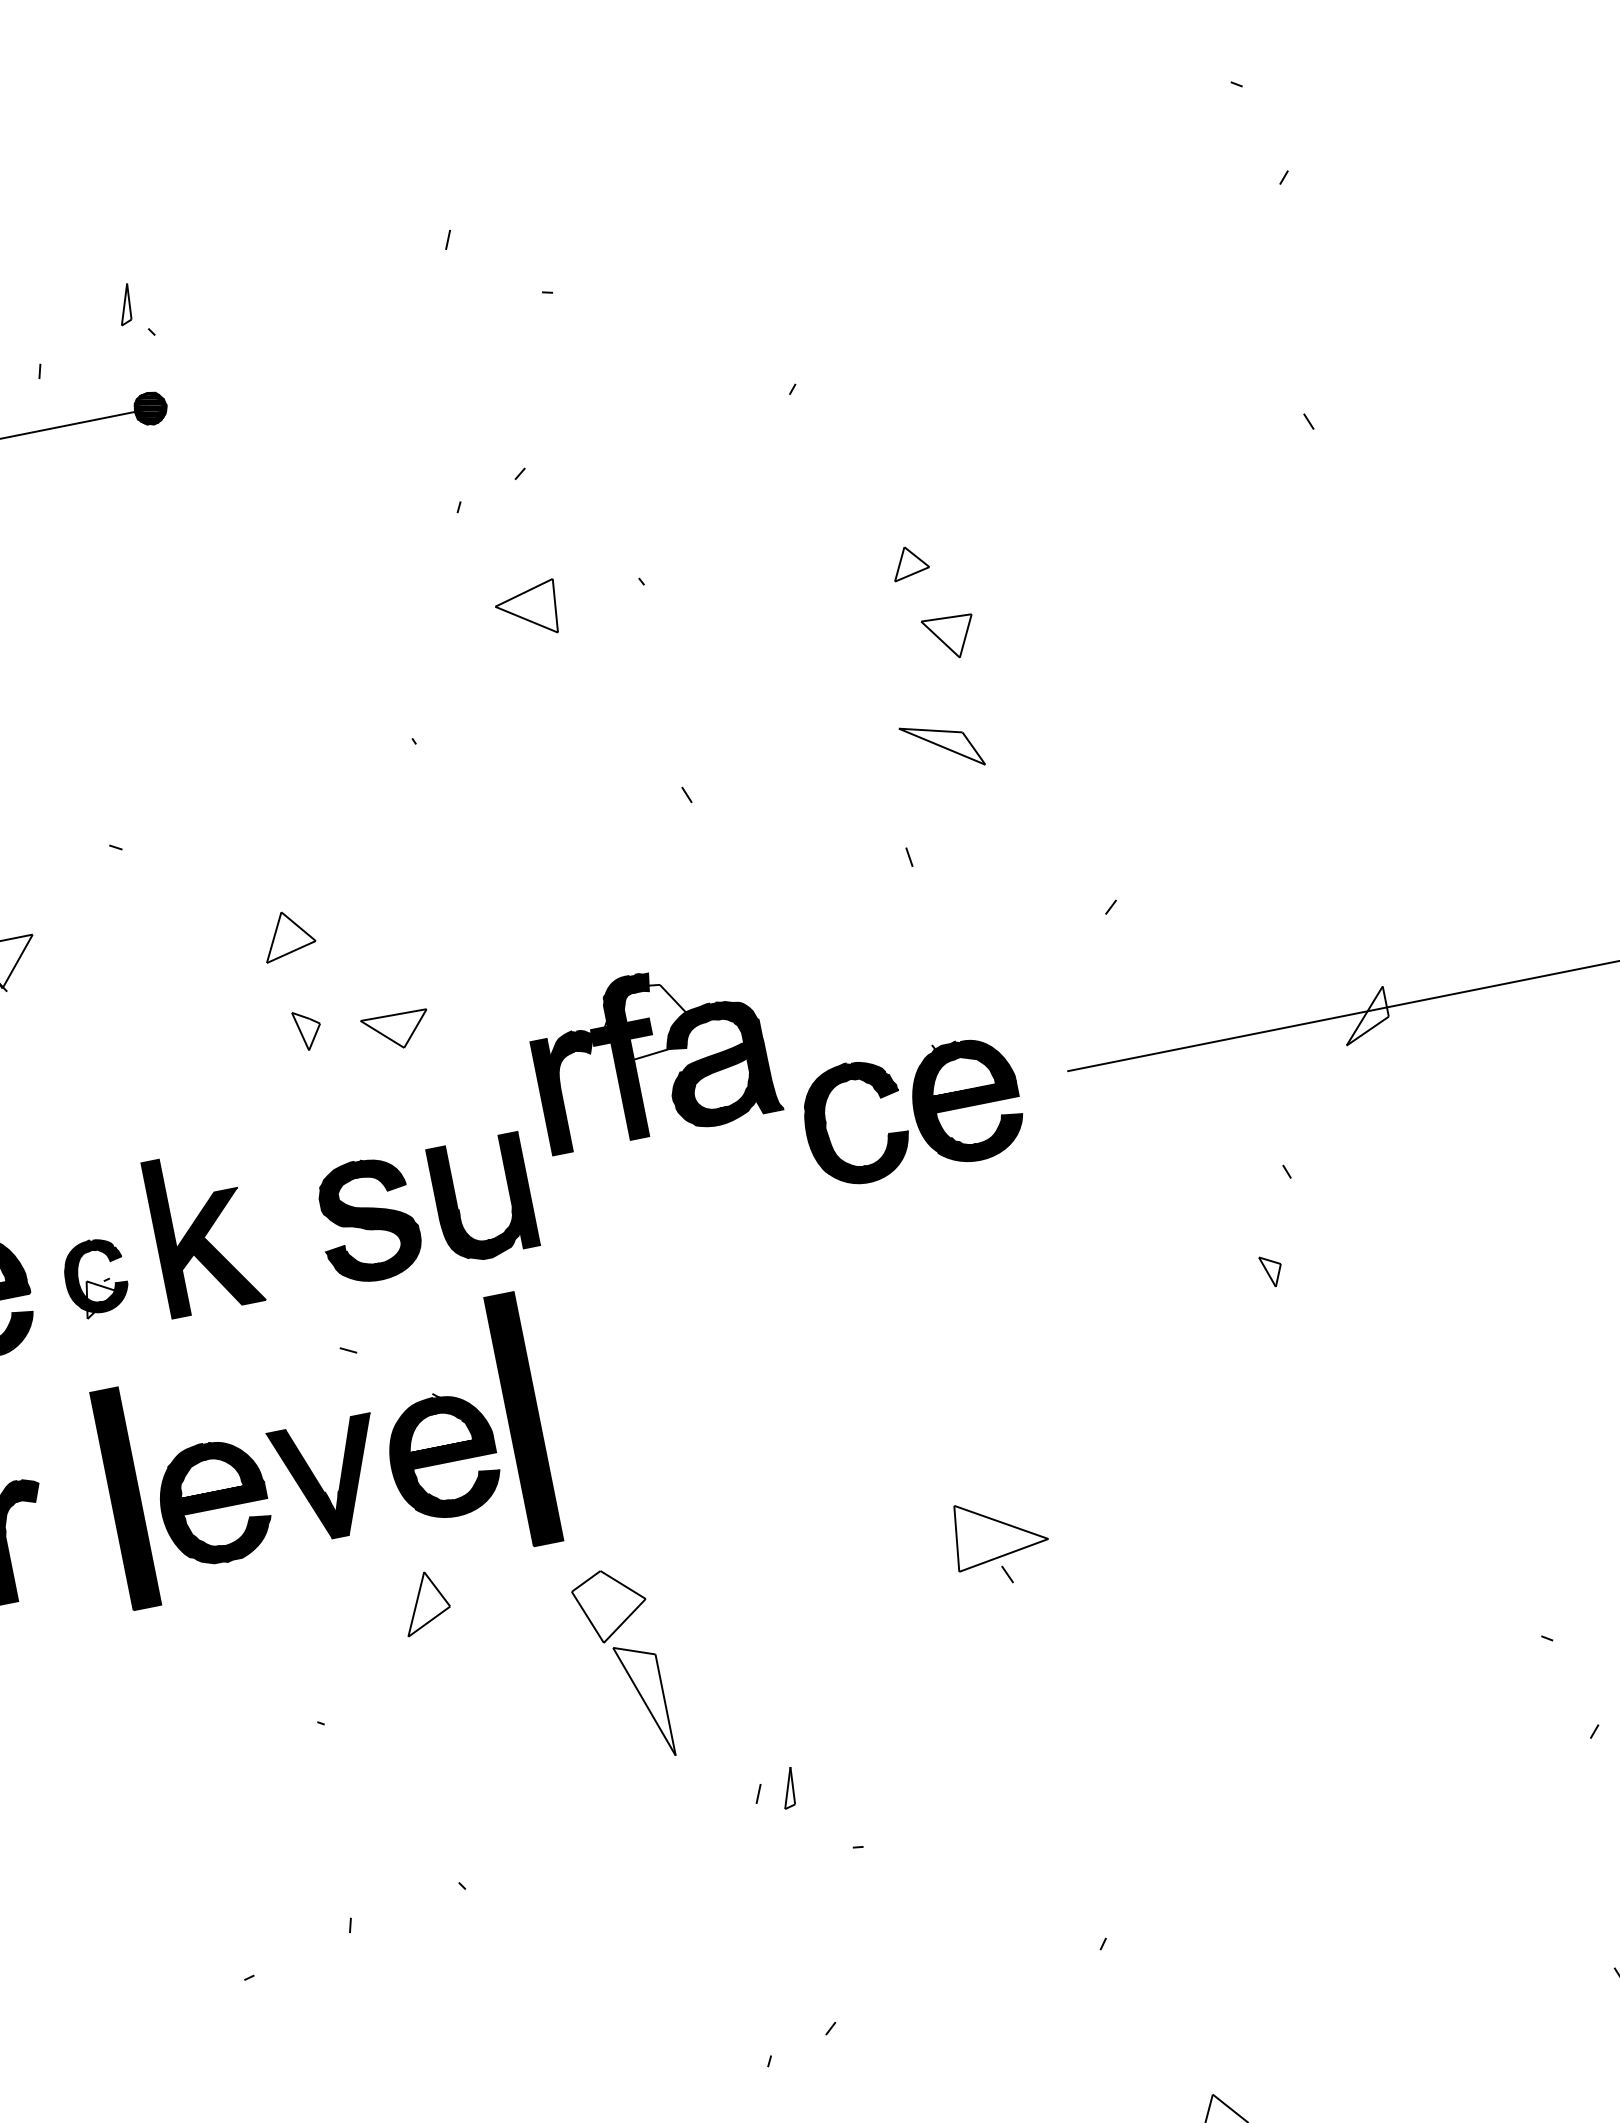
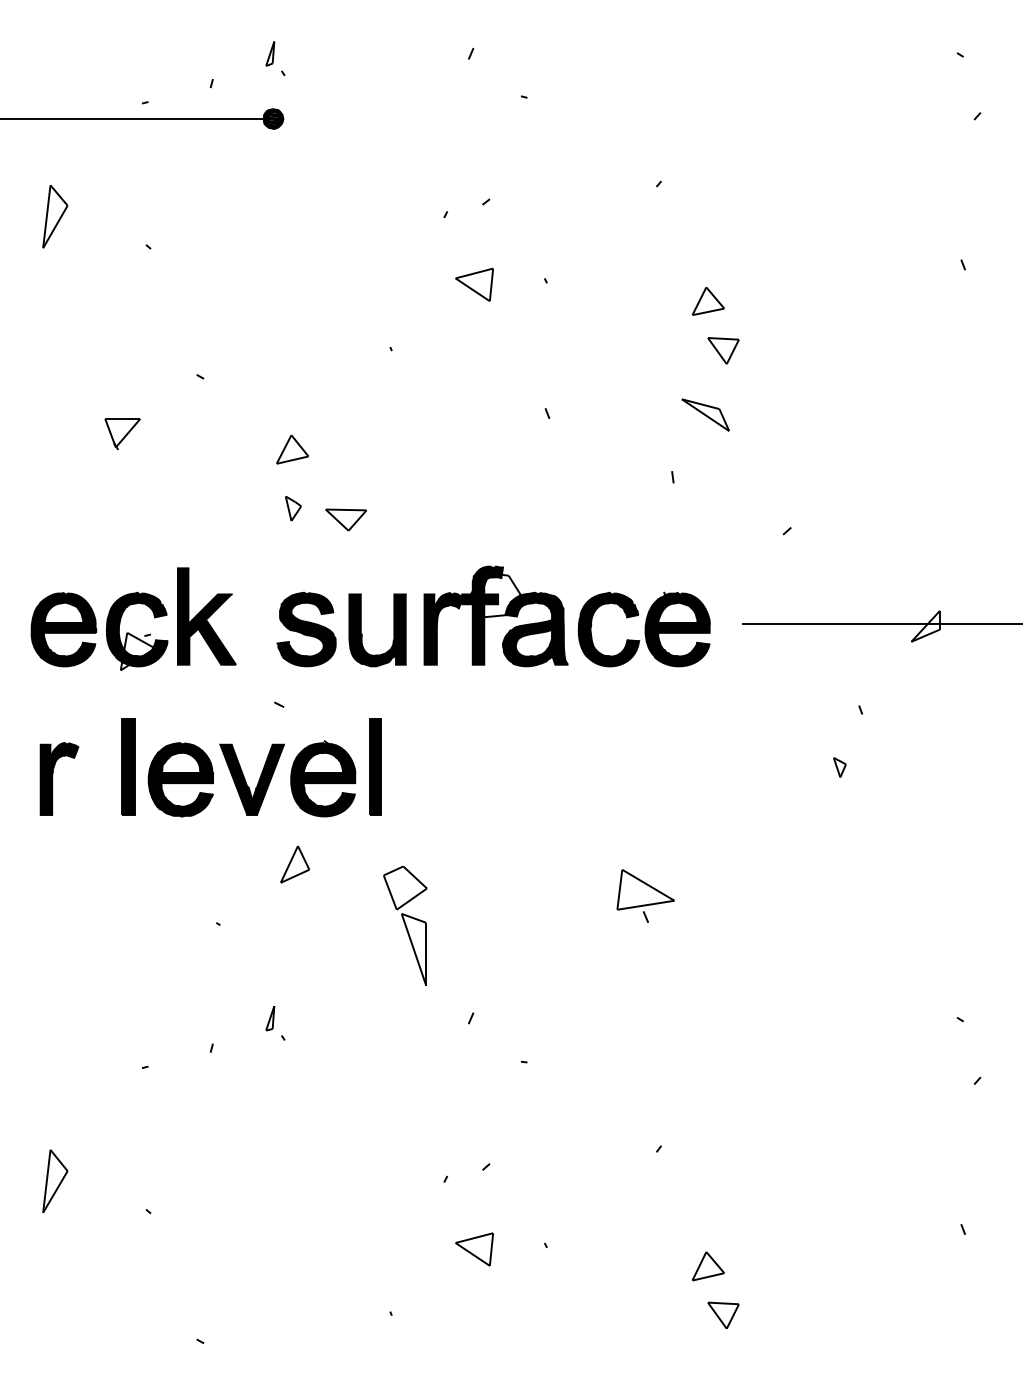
part: (908, 562) -> (707, 301), size x1.43
part: (651, 1054) -> (495, 616), moved
part: (94, 1278) -> (136, 631), size x1.67
part: (523, 1418) -> (375, 766), size x0.62
part: (125, 1498) -> (128, 766), size x0.71
part: (788, 1788) -> (270, 1018), moved

